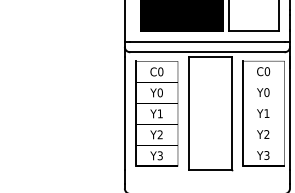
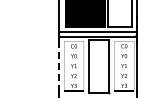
line: (124, 112) -> (58, 65), solid -> dashed
line: (136, 112) -> (64, 65), removed
line: (242, 112) -> (114, 65), removed

